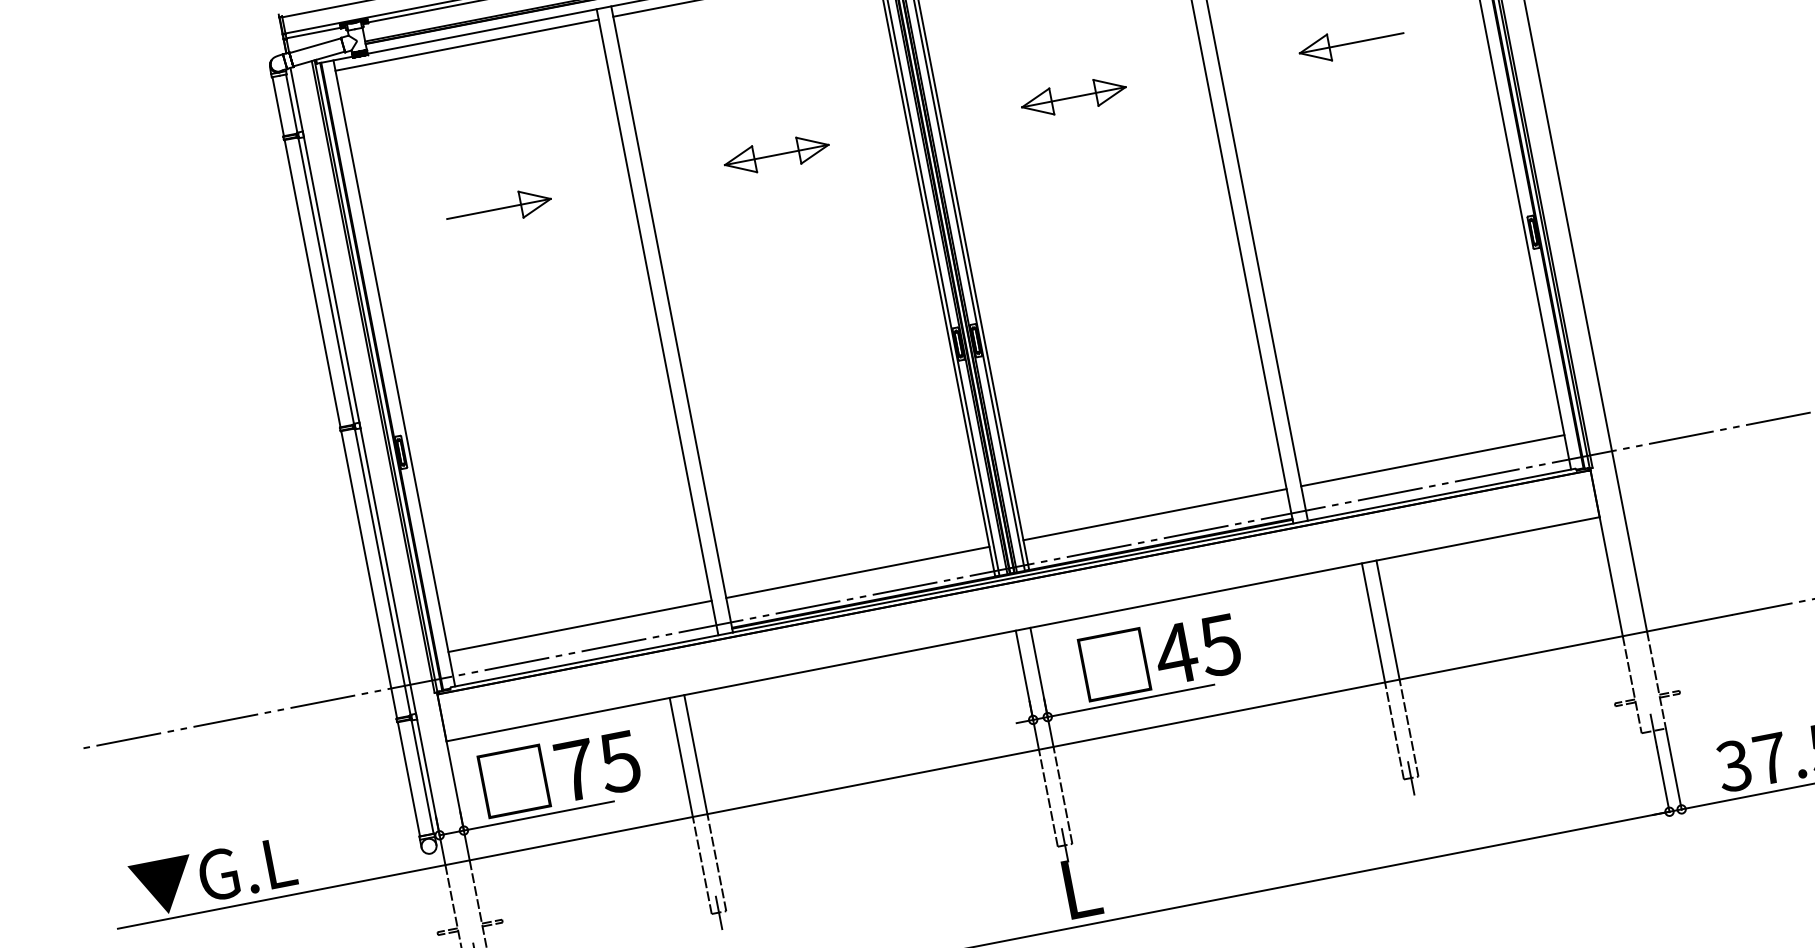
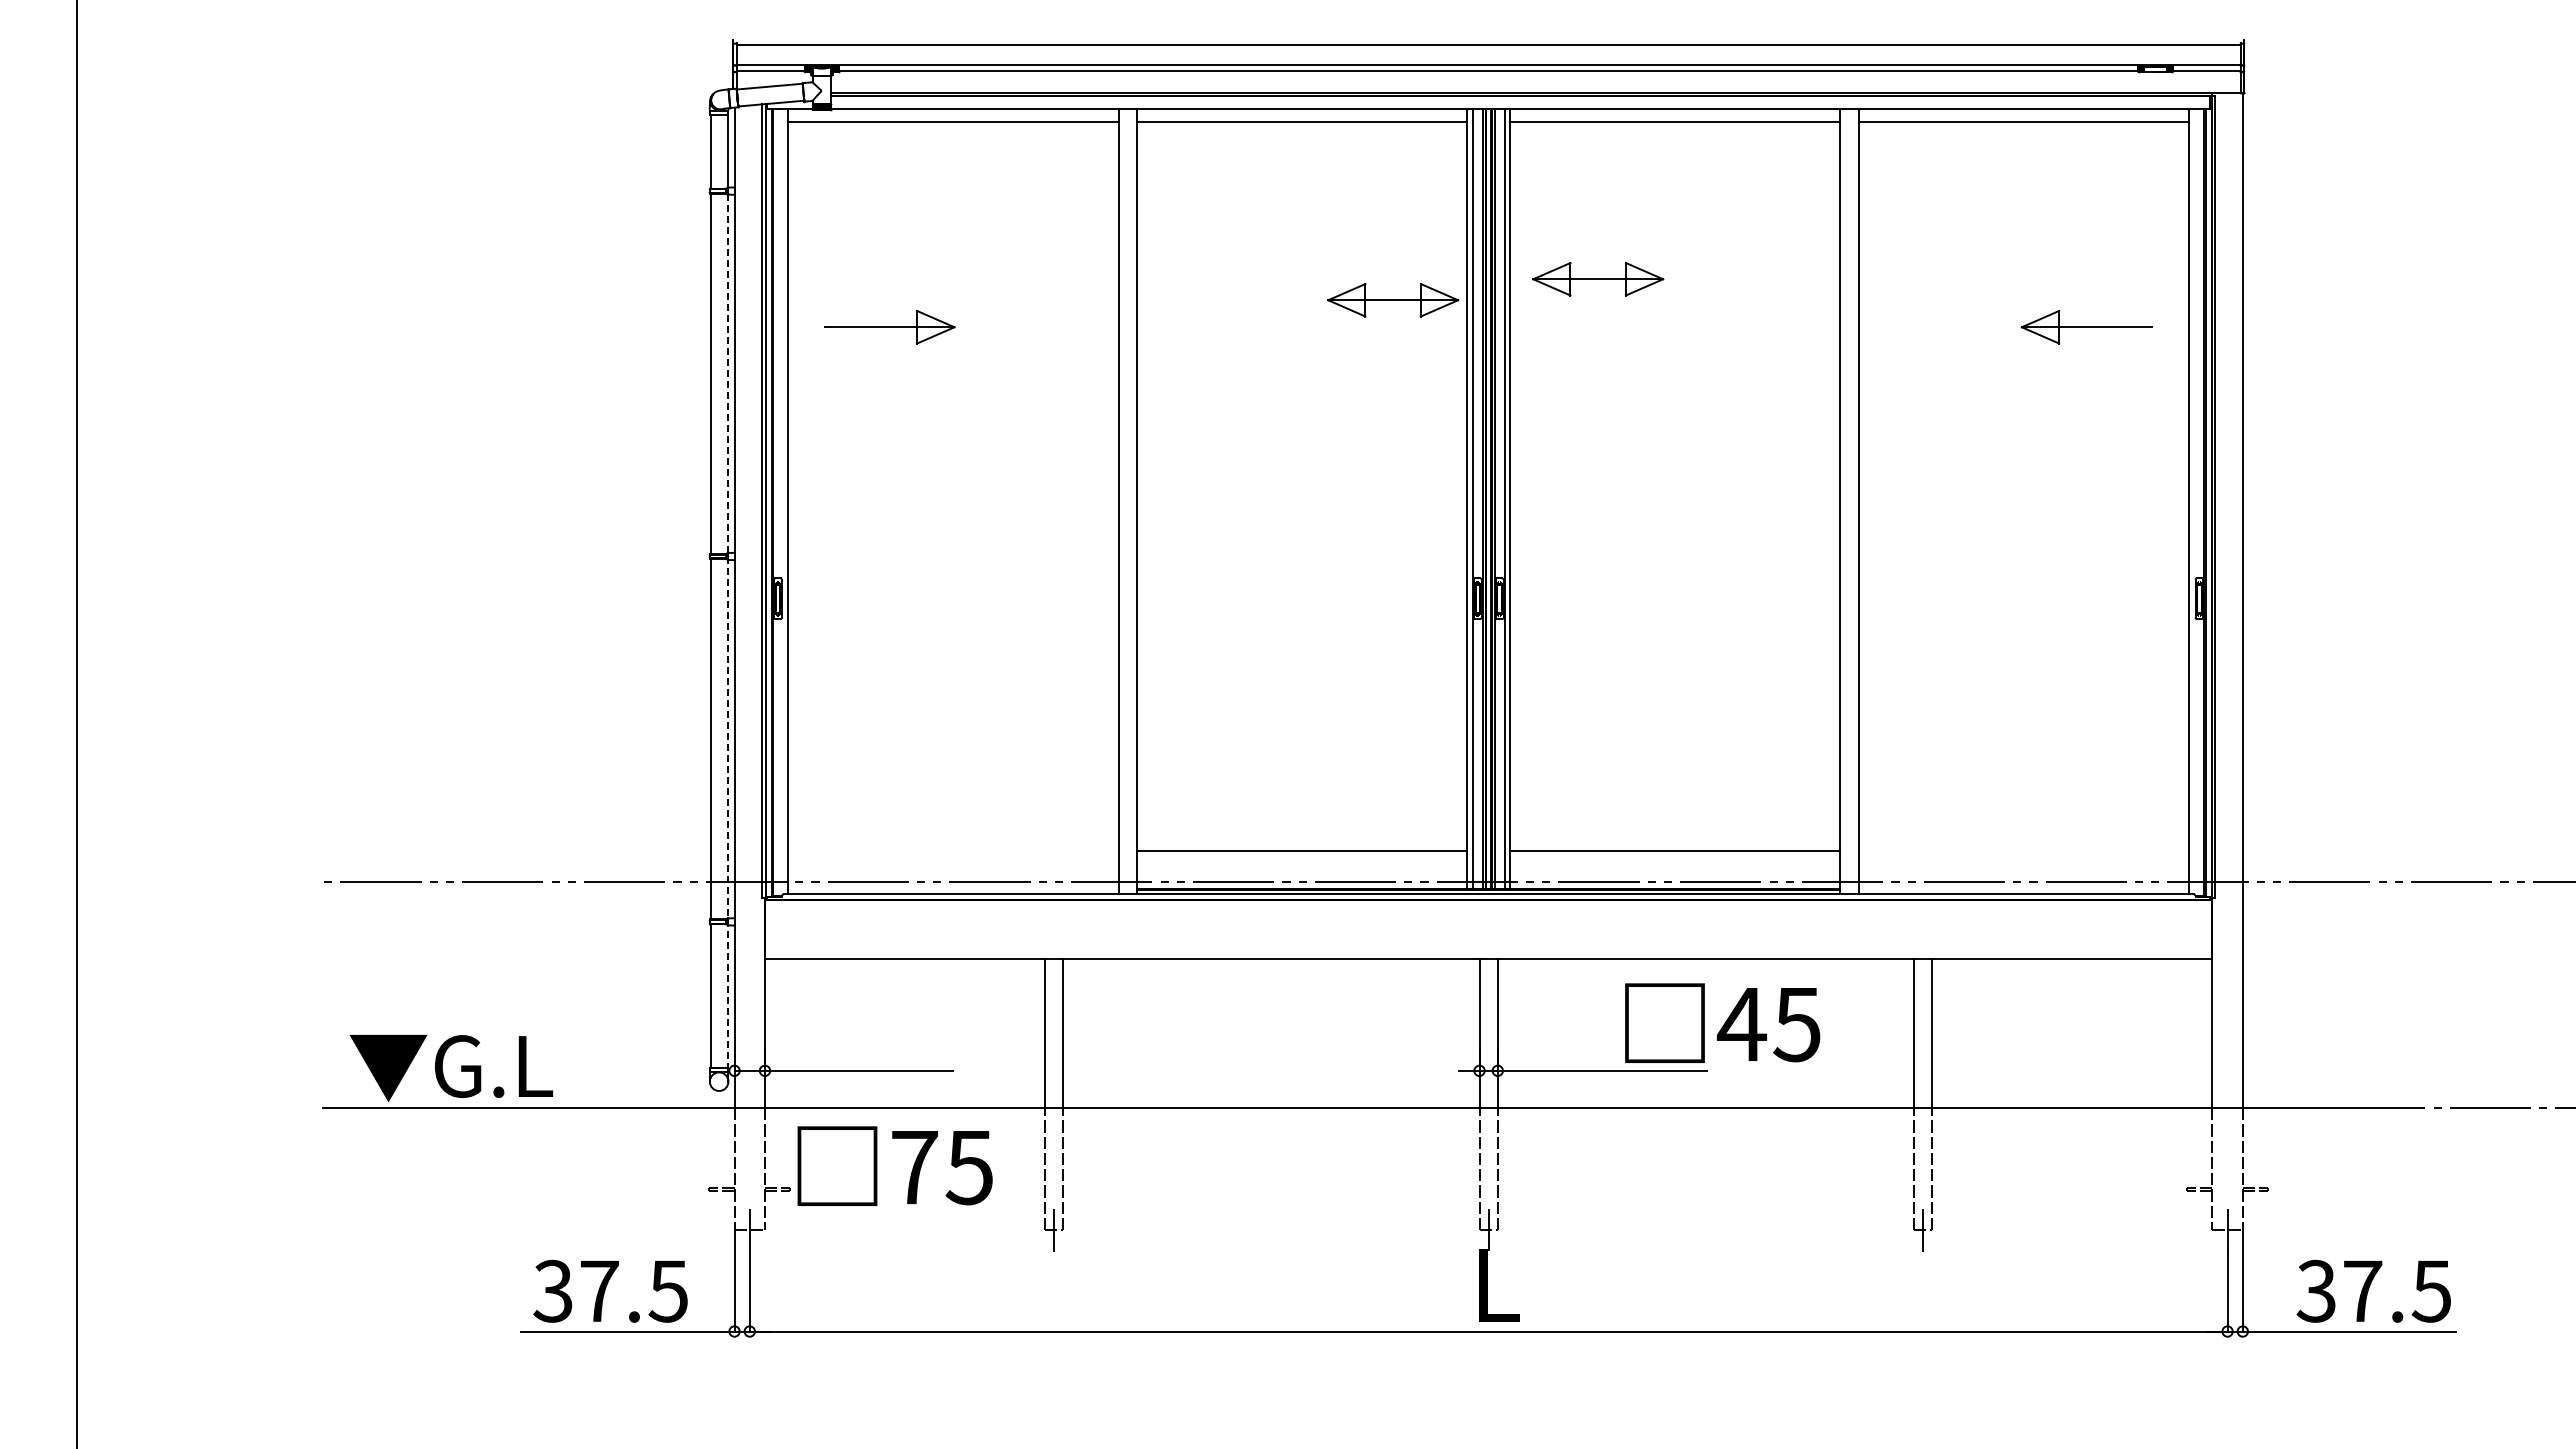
part: (1351, 43) -> (2086, 327), moved
part: (1074, 97) -> (1598, 279), moved
part: (777, 155) -> (1393, 300), moved
part: (498, 209) -> (889, 327), moved
line: (1432, 460) -> (2023, 851), removed
line: (365, 486) -> (727, 631), solid -> dashed
line: (580, 626) -> (953, 851), removed
text: (1160, 655) -> (1722, 1022), moved
text: (559, 772) -> (894, 1165), moved

